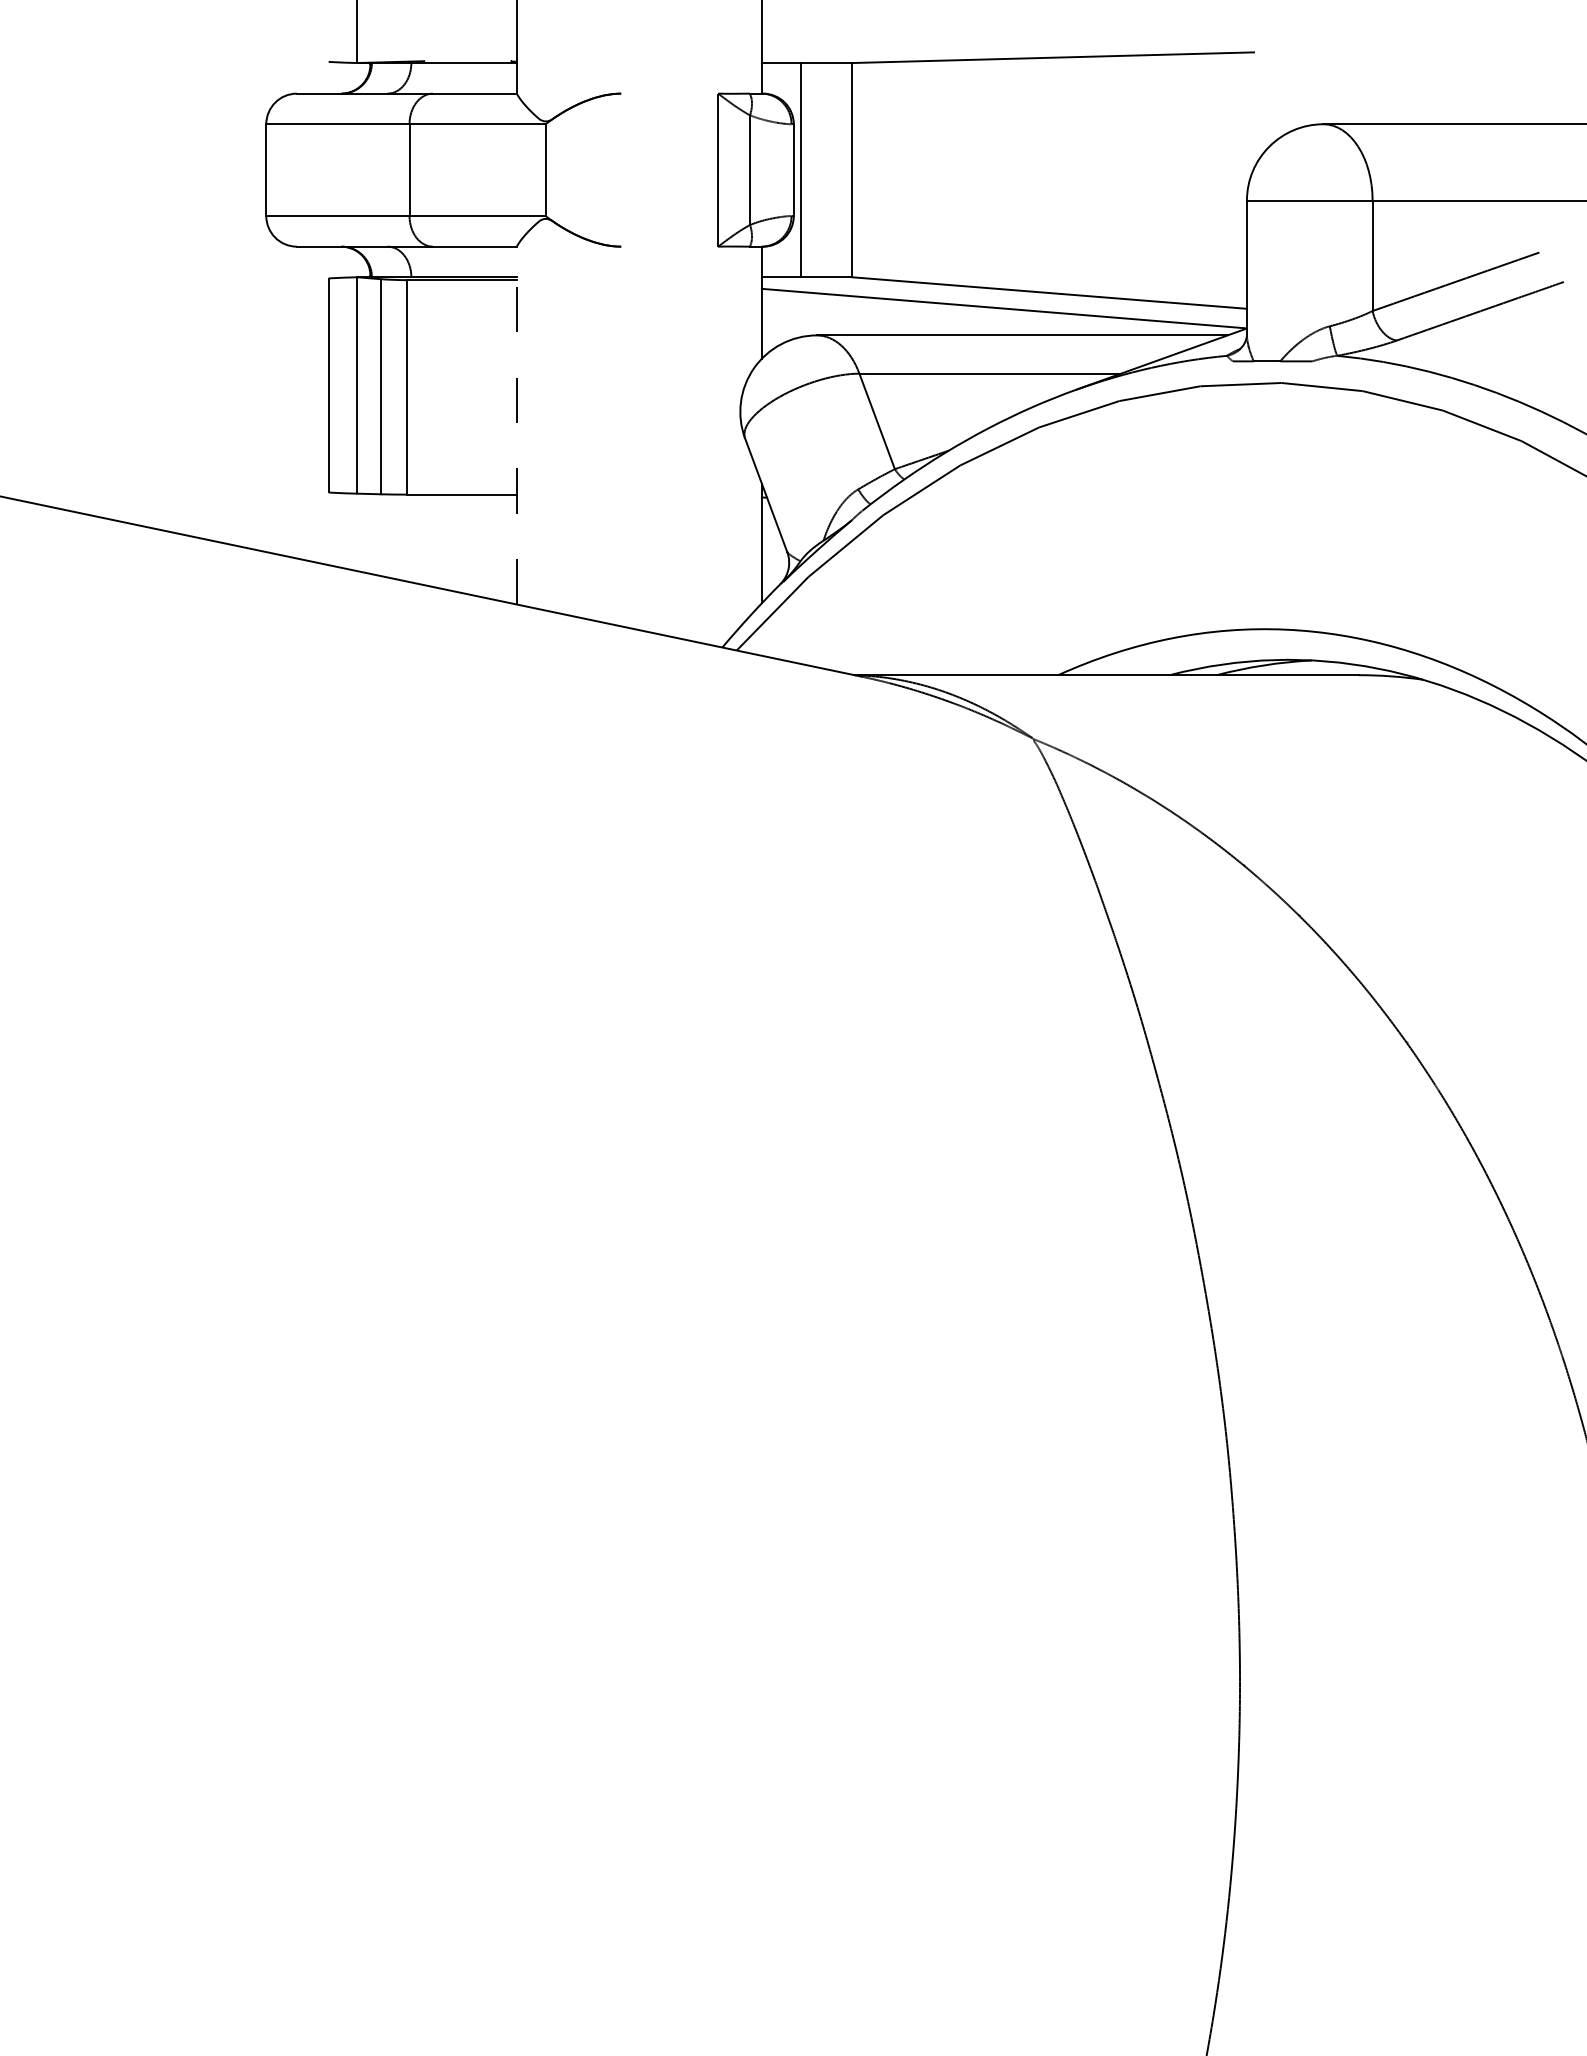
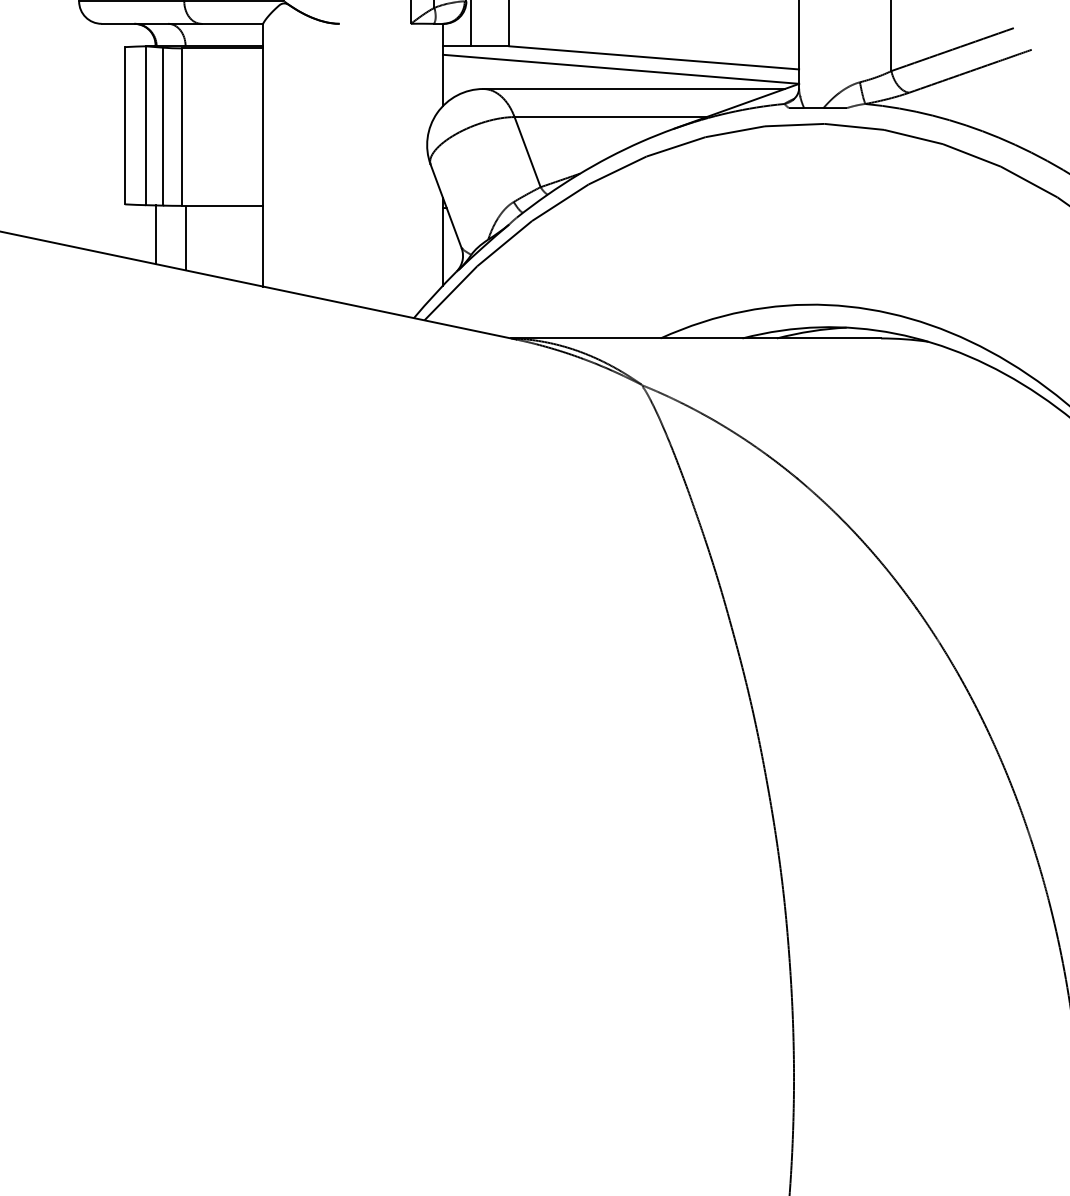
line: (517, 425) -> (263, 155), dashed -> solid
line: (370, 533) -> (155, 234), added
line: (411, 538) -> (185, 238), added

